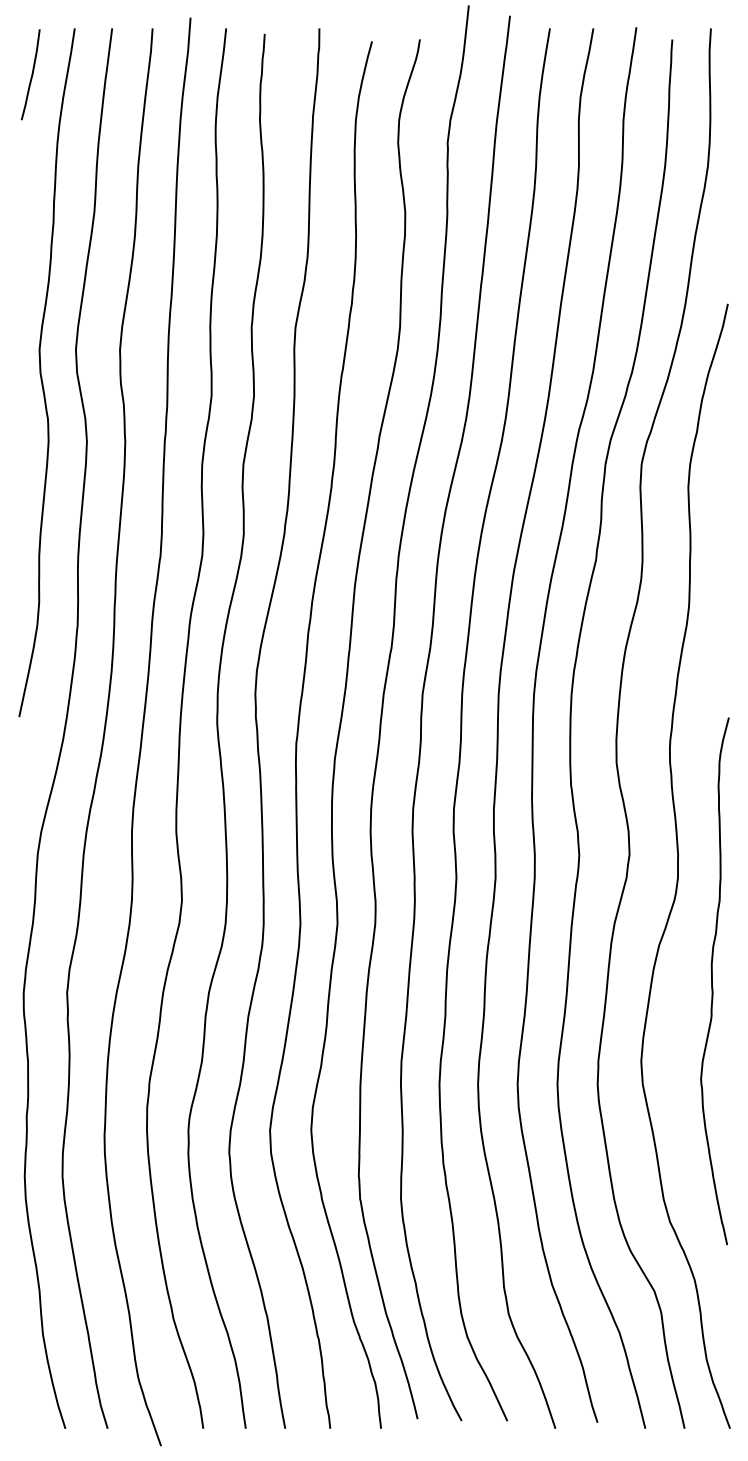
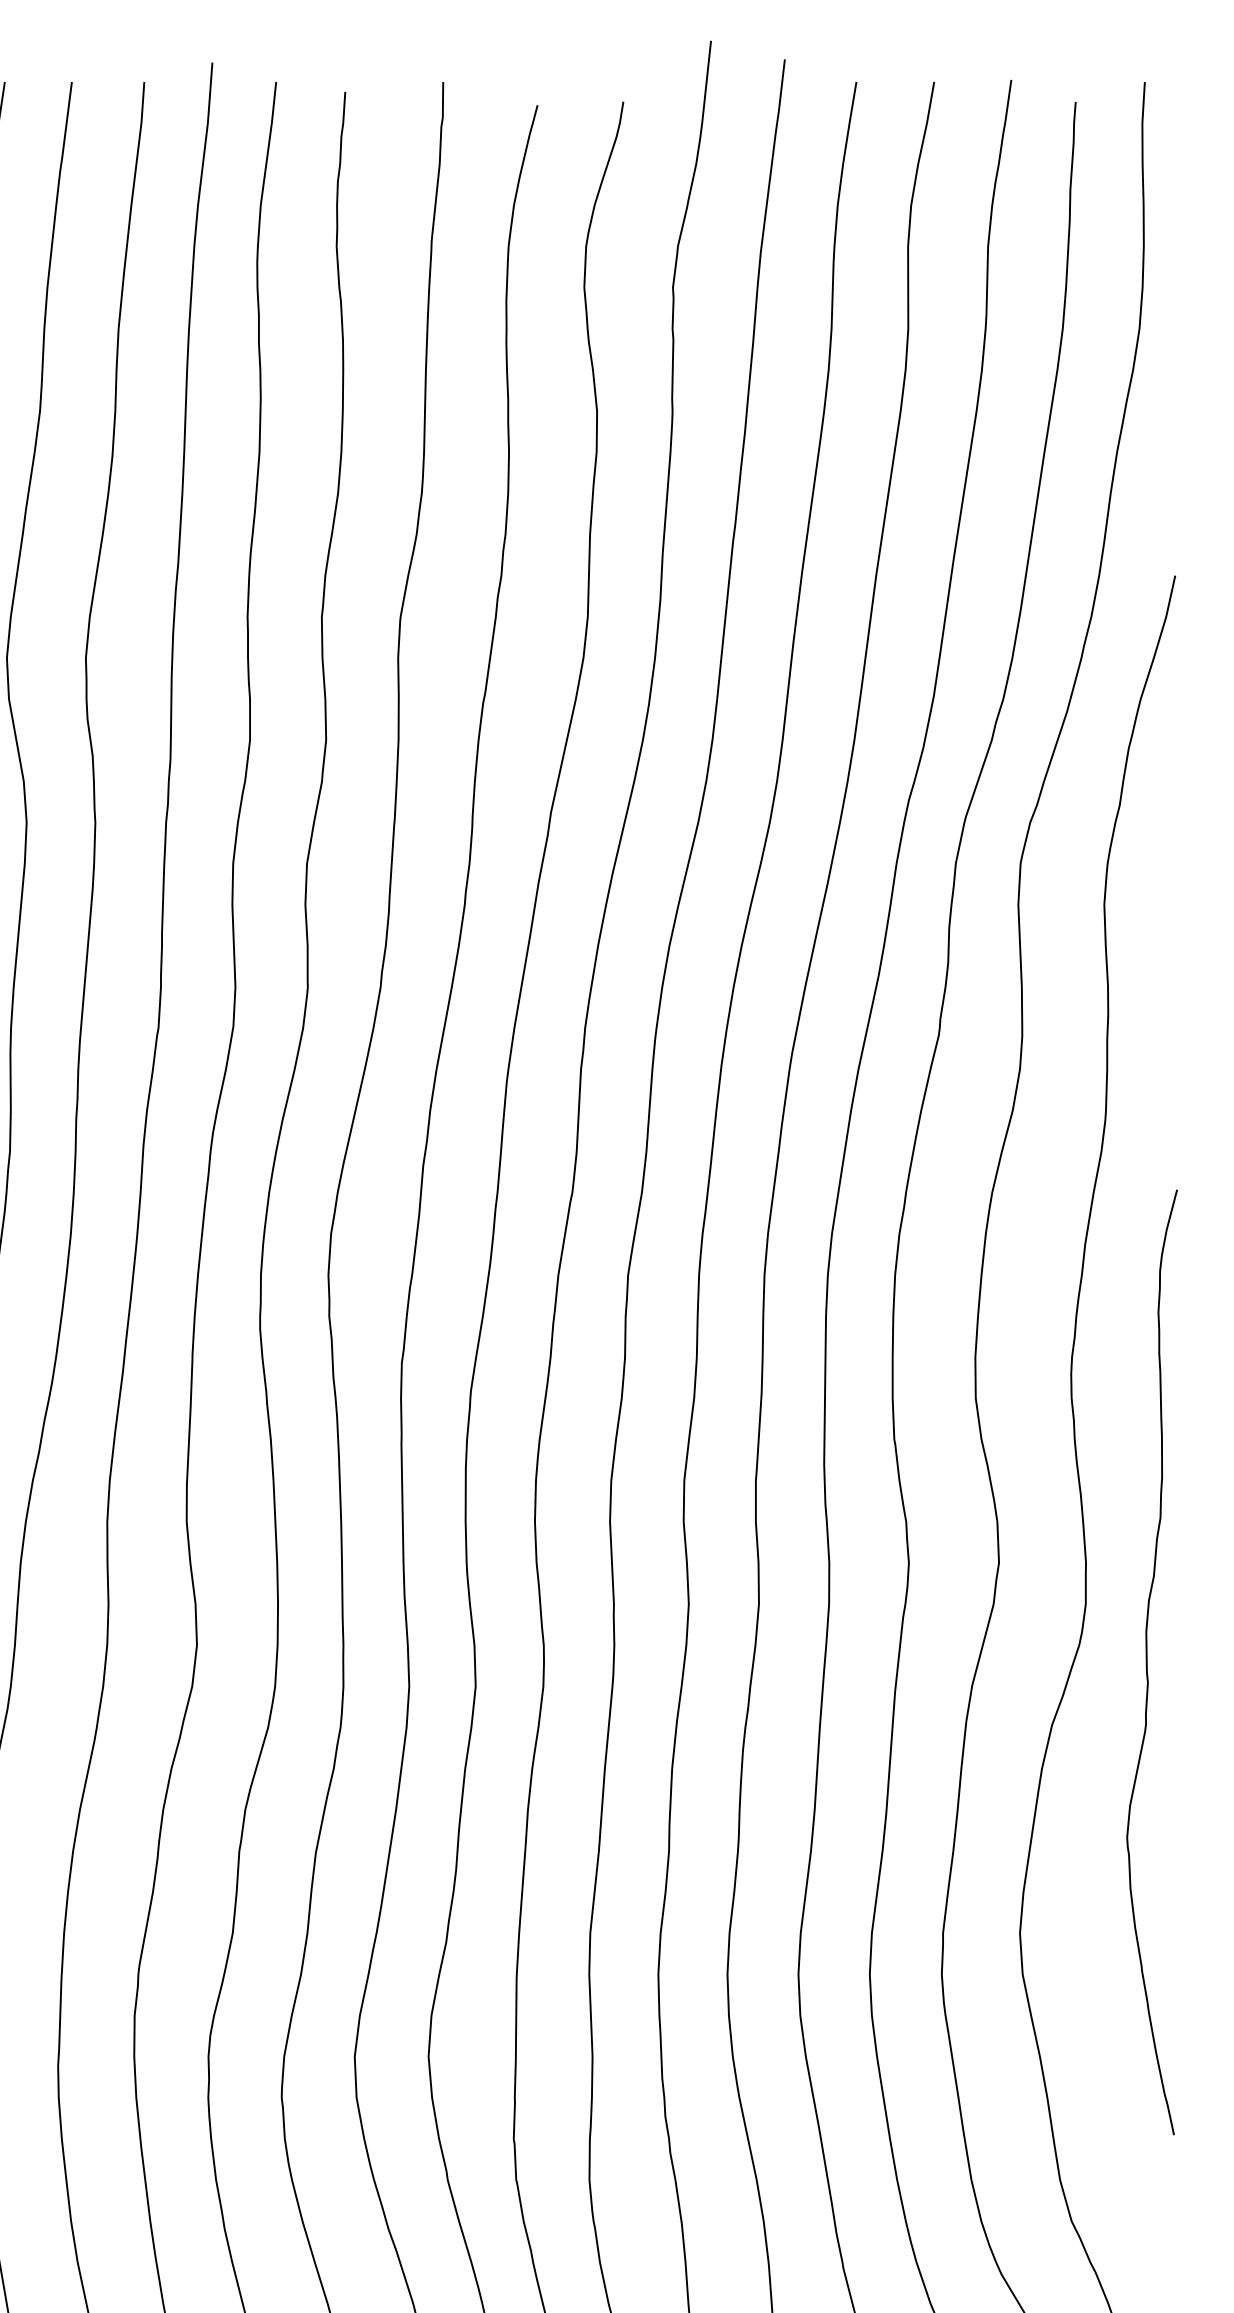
curve: (712, 981) -> (1147, 1662), moved

